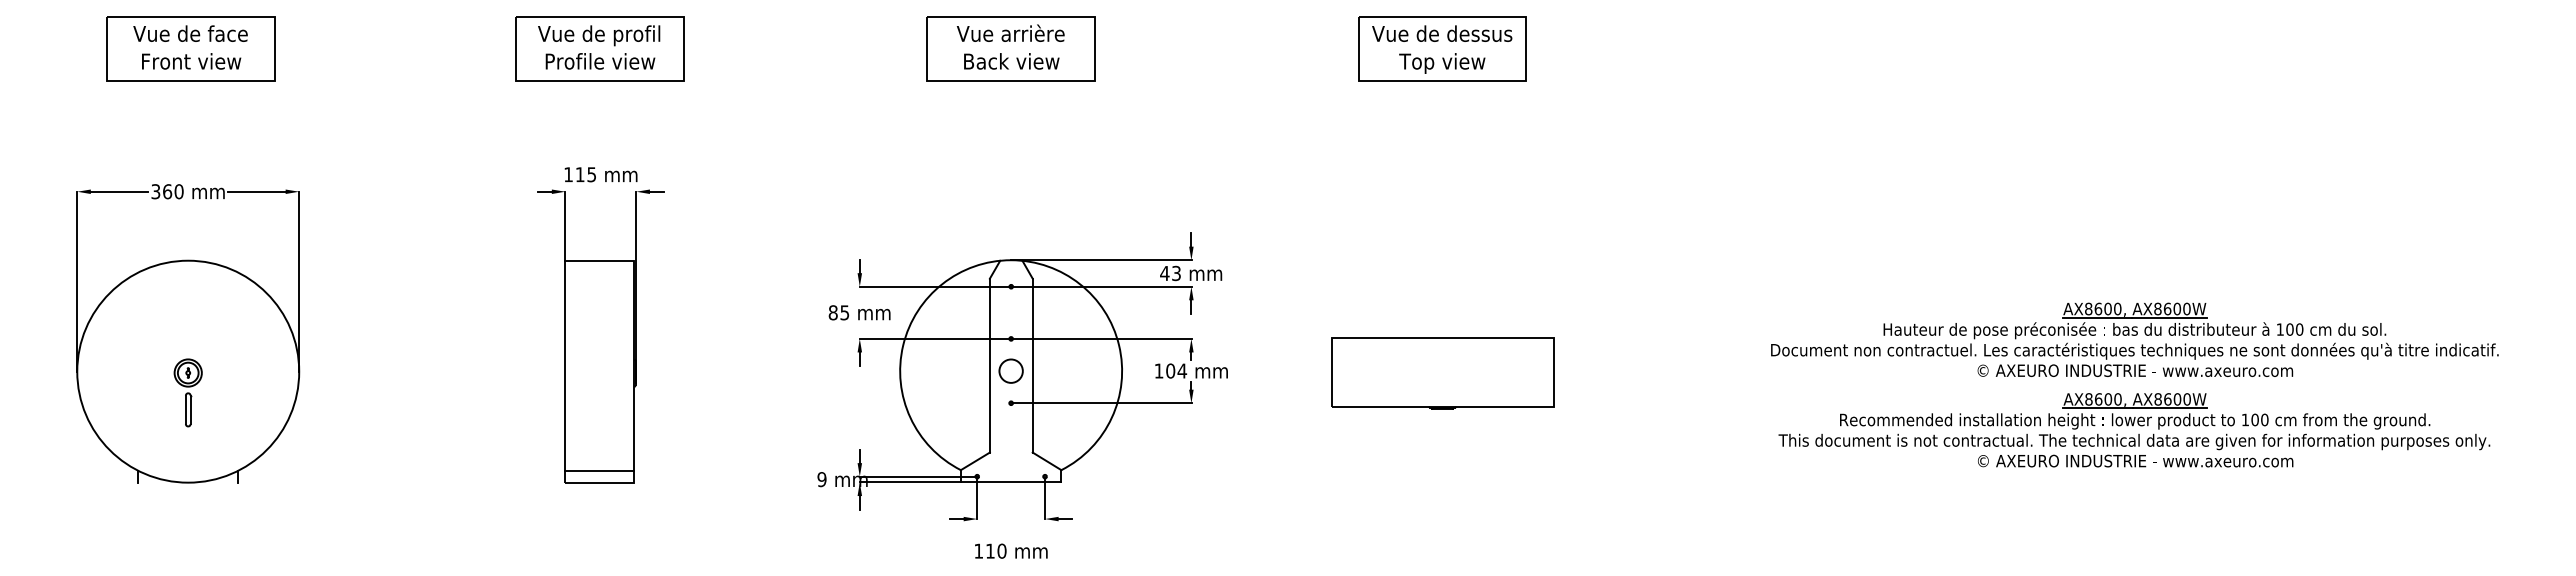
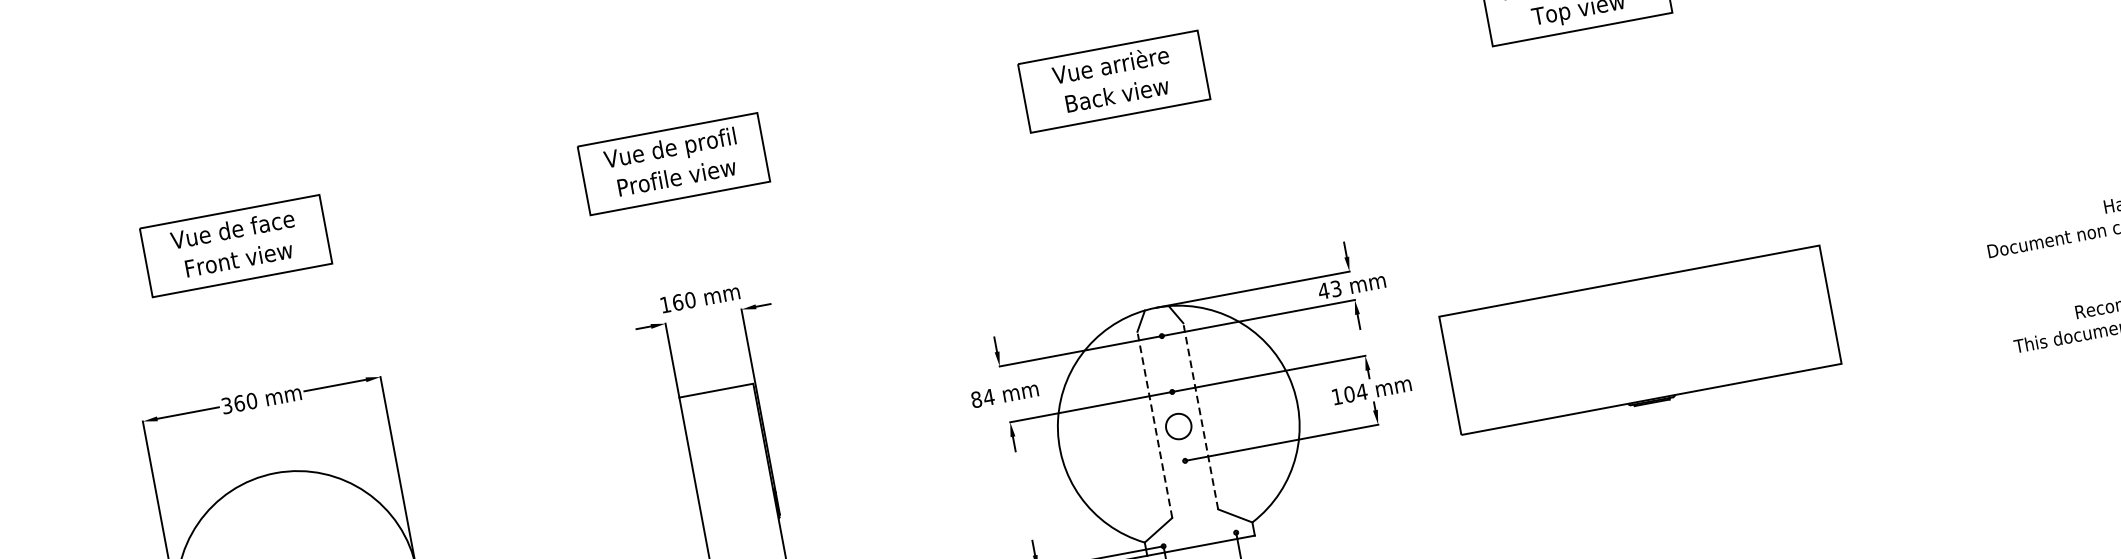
text: (585, 174) -> (683, 301), 115 -> 160
text: (844, 312) -> (988, 397), 85 -> 84
line: (989, 365) -> (1154, 424), solid -> dashed
line: (1032, 365) -> (1200, 416), solid -> dashed
part: (1442, 373) -> (1641, 342), size x1.6

